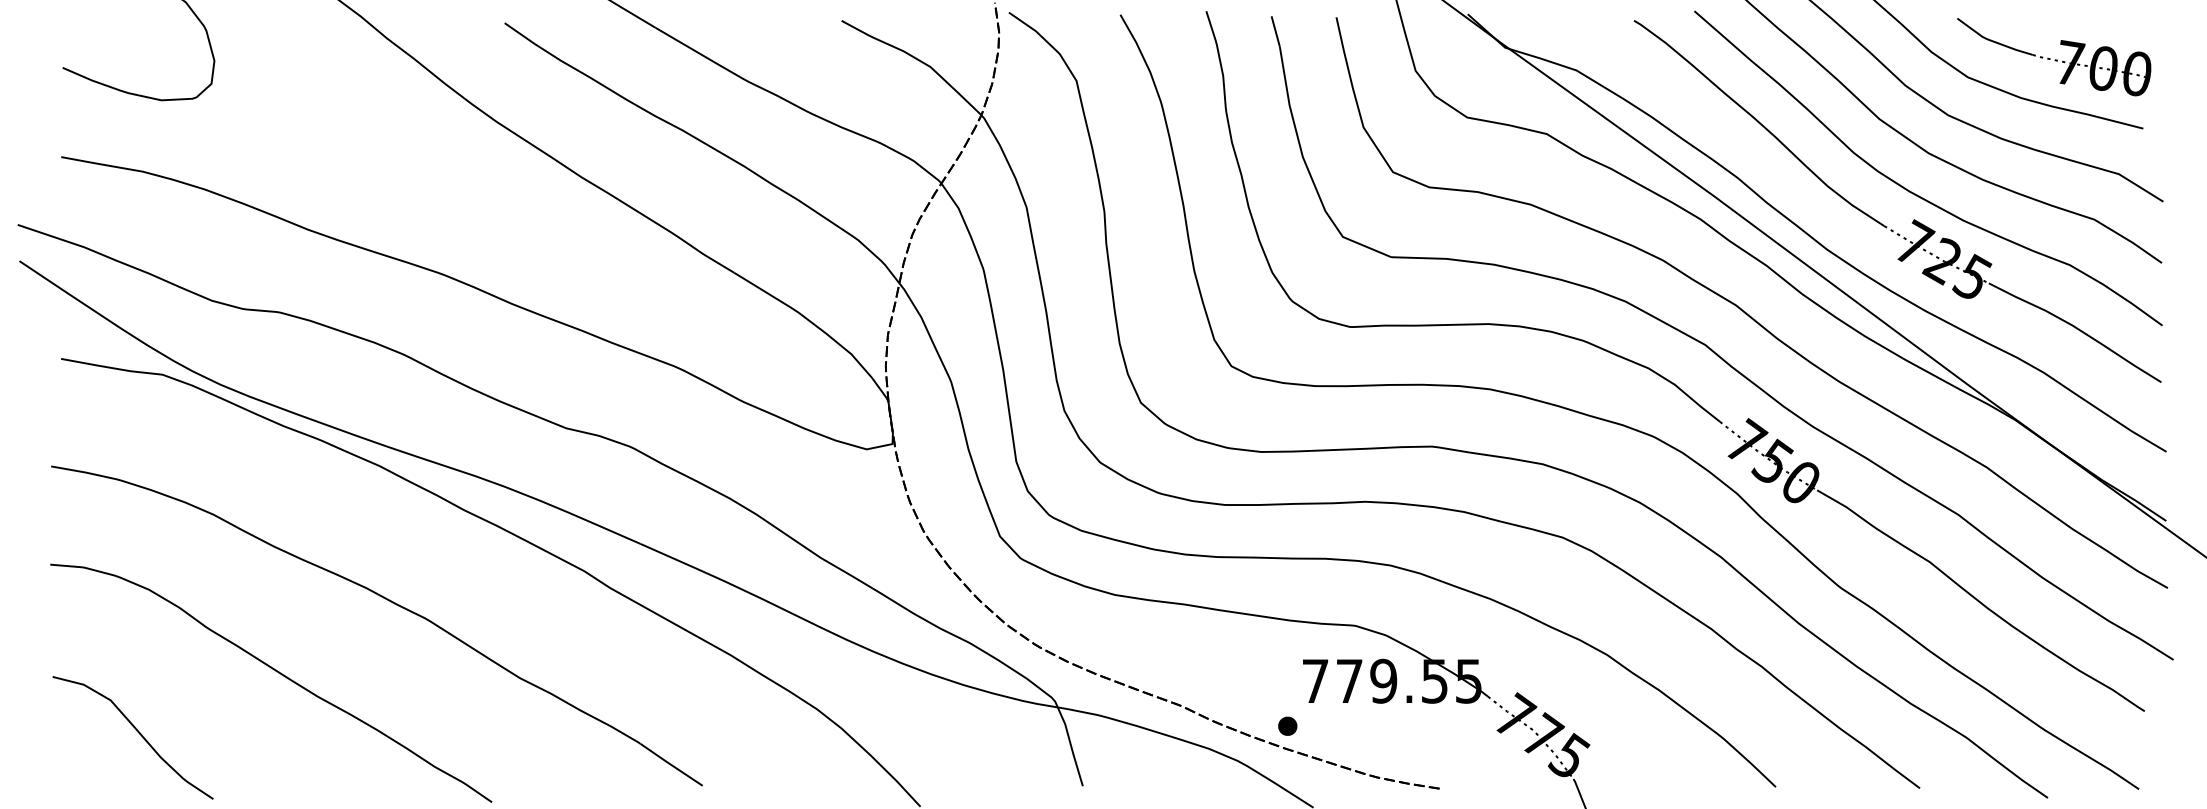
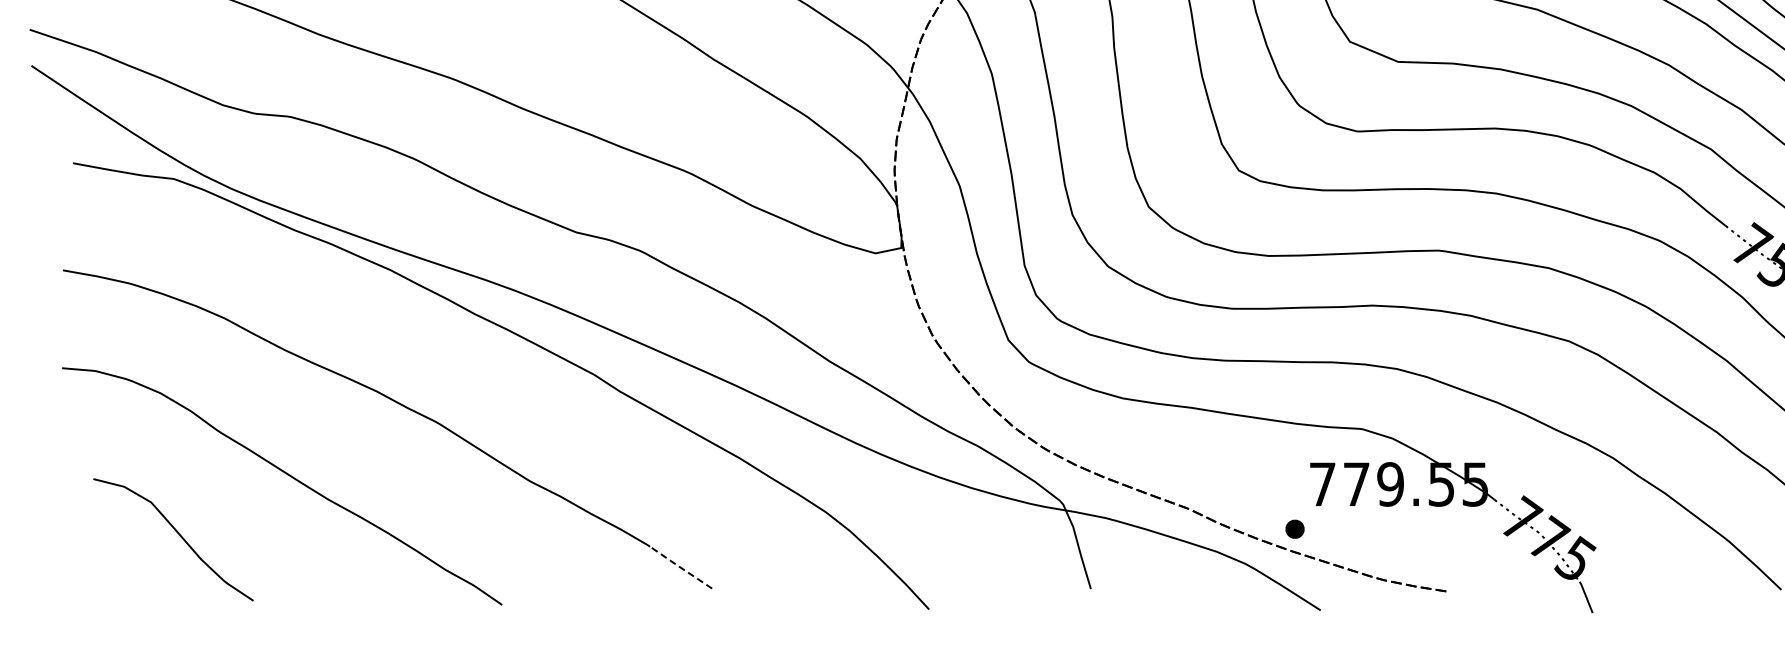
curve: (137, 732) -> (177, 534), moved
line: (670, 764) -> (680, 567), solid -> dashed

